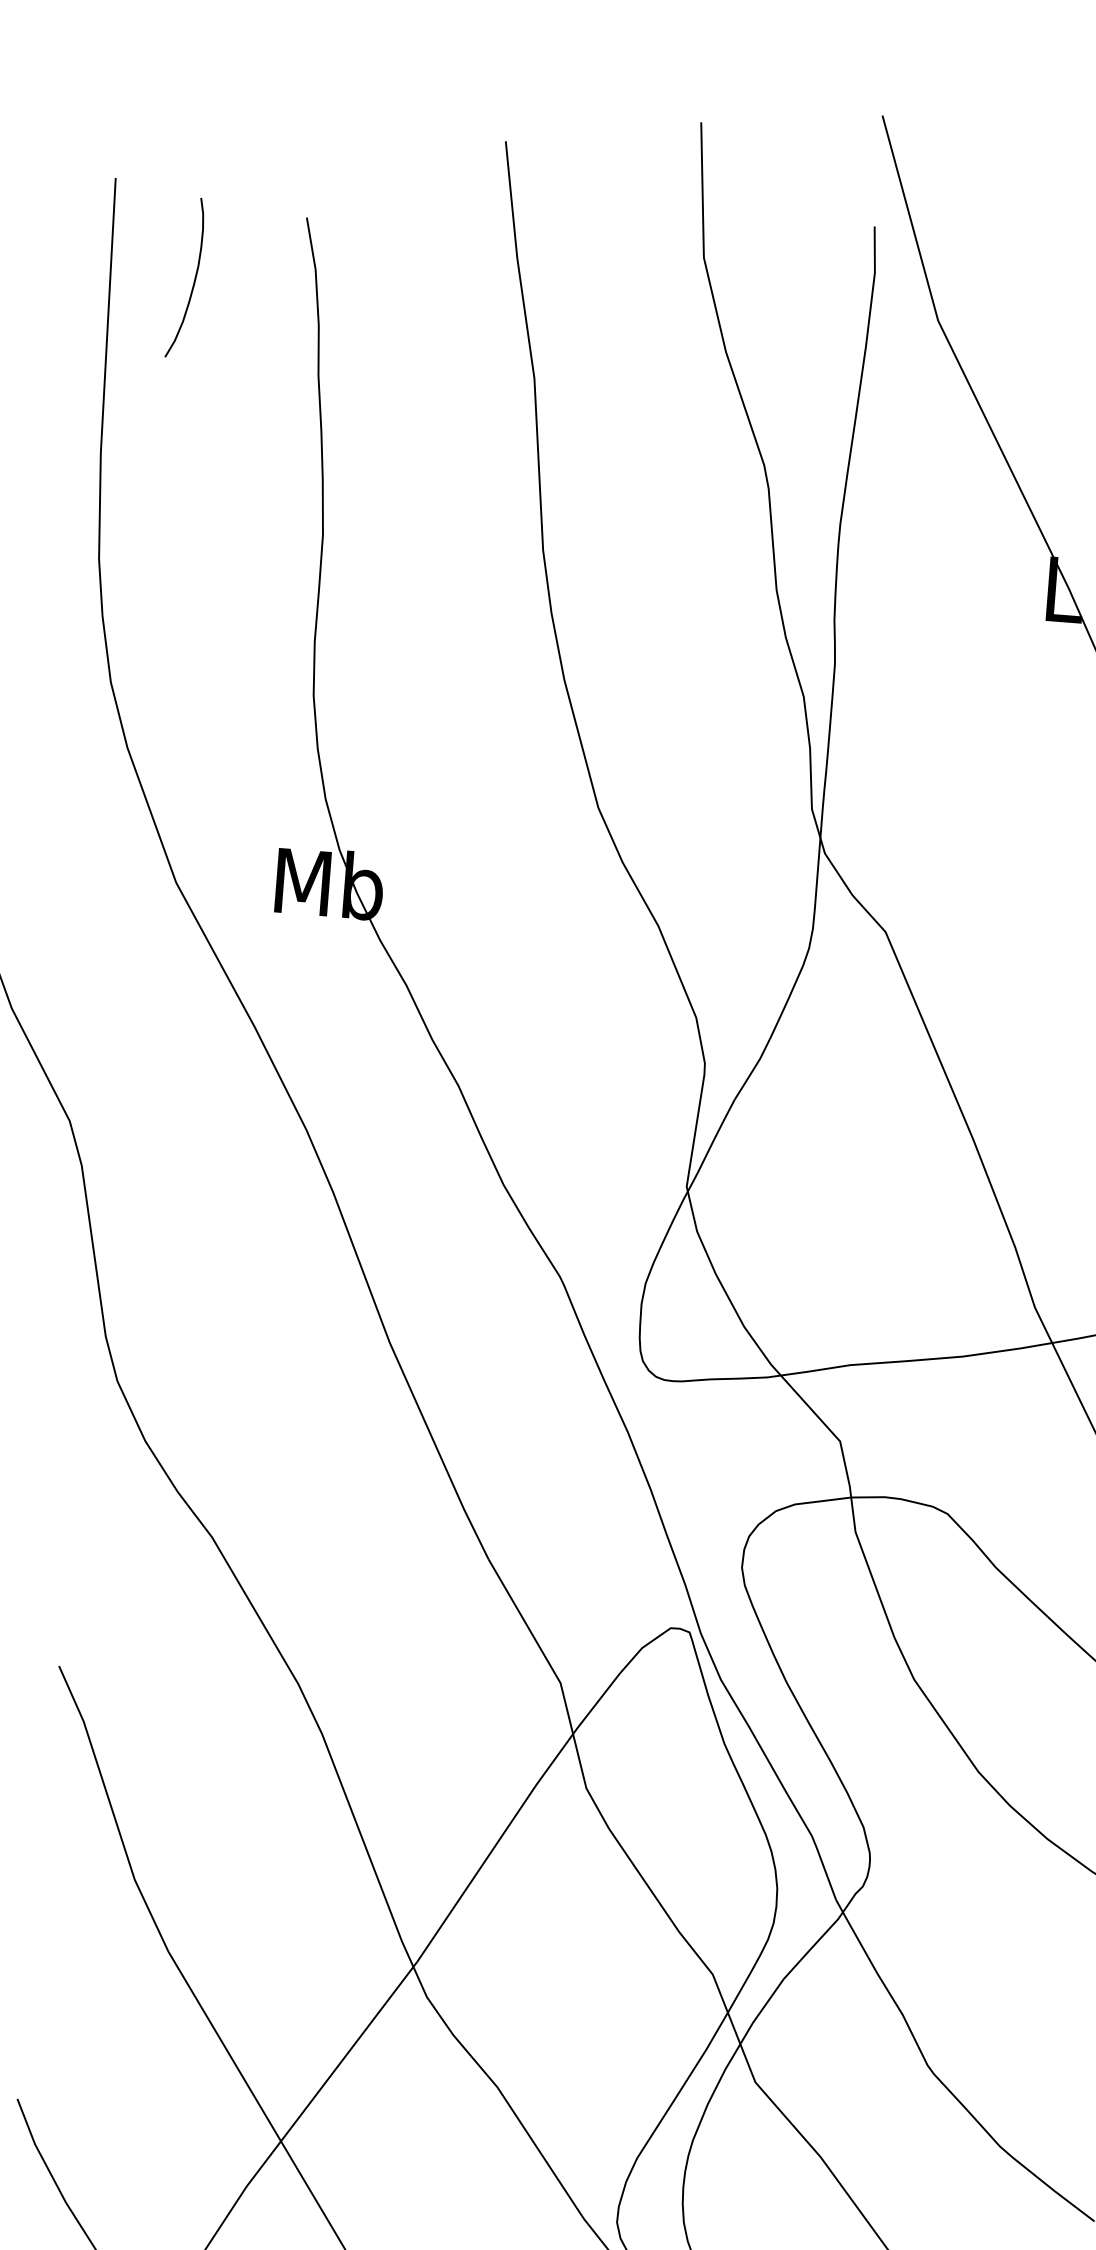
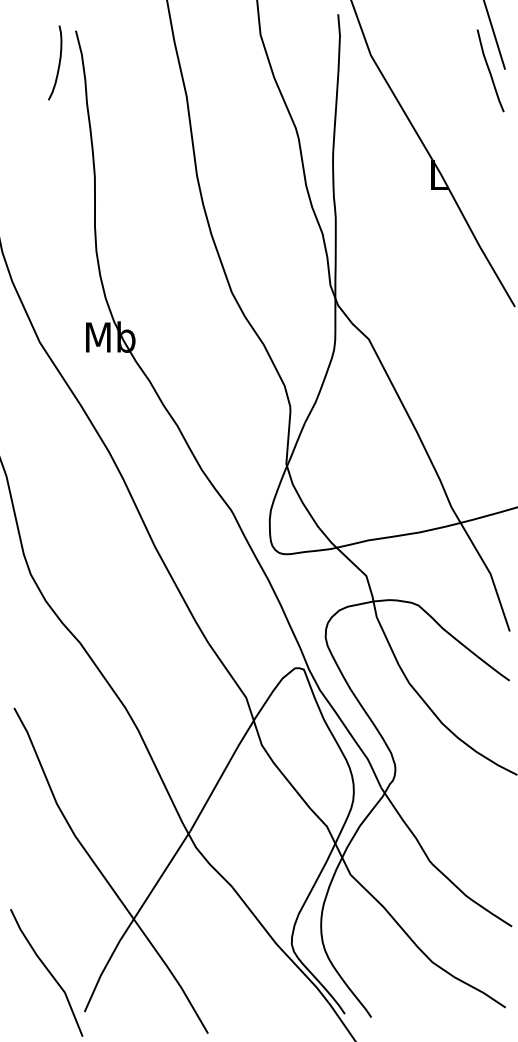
curve: (192, 277) -> (58, 62), moved

